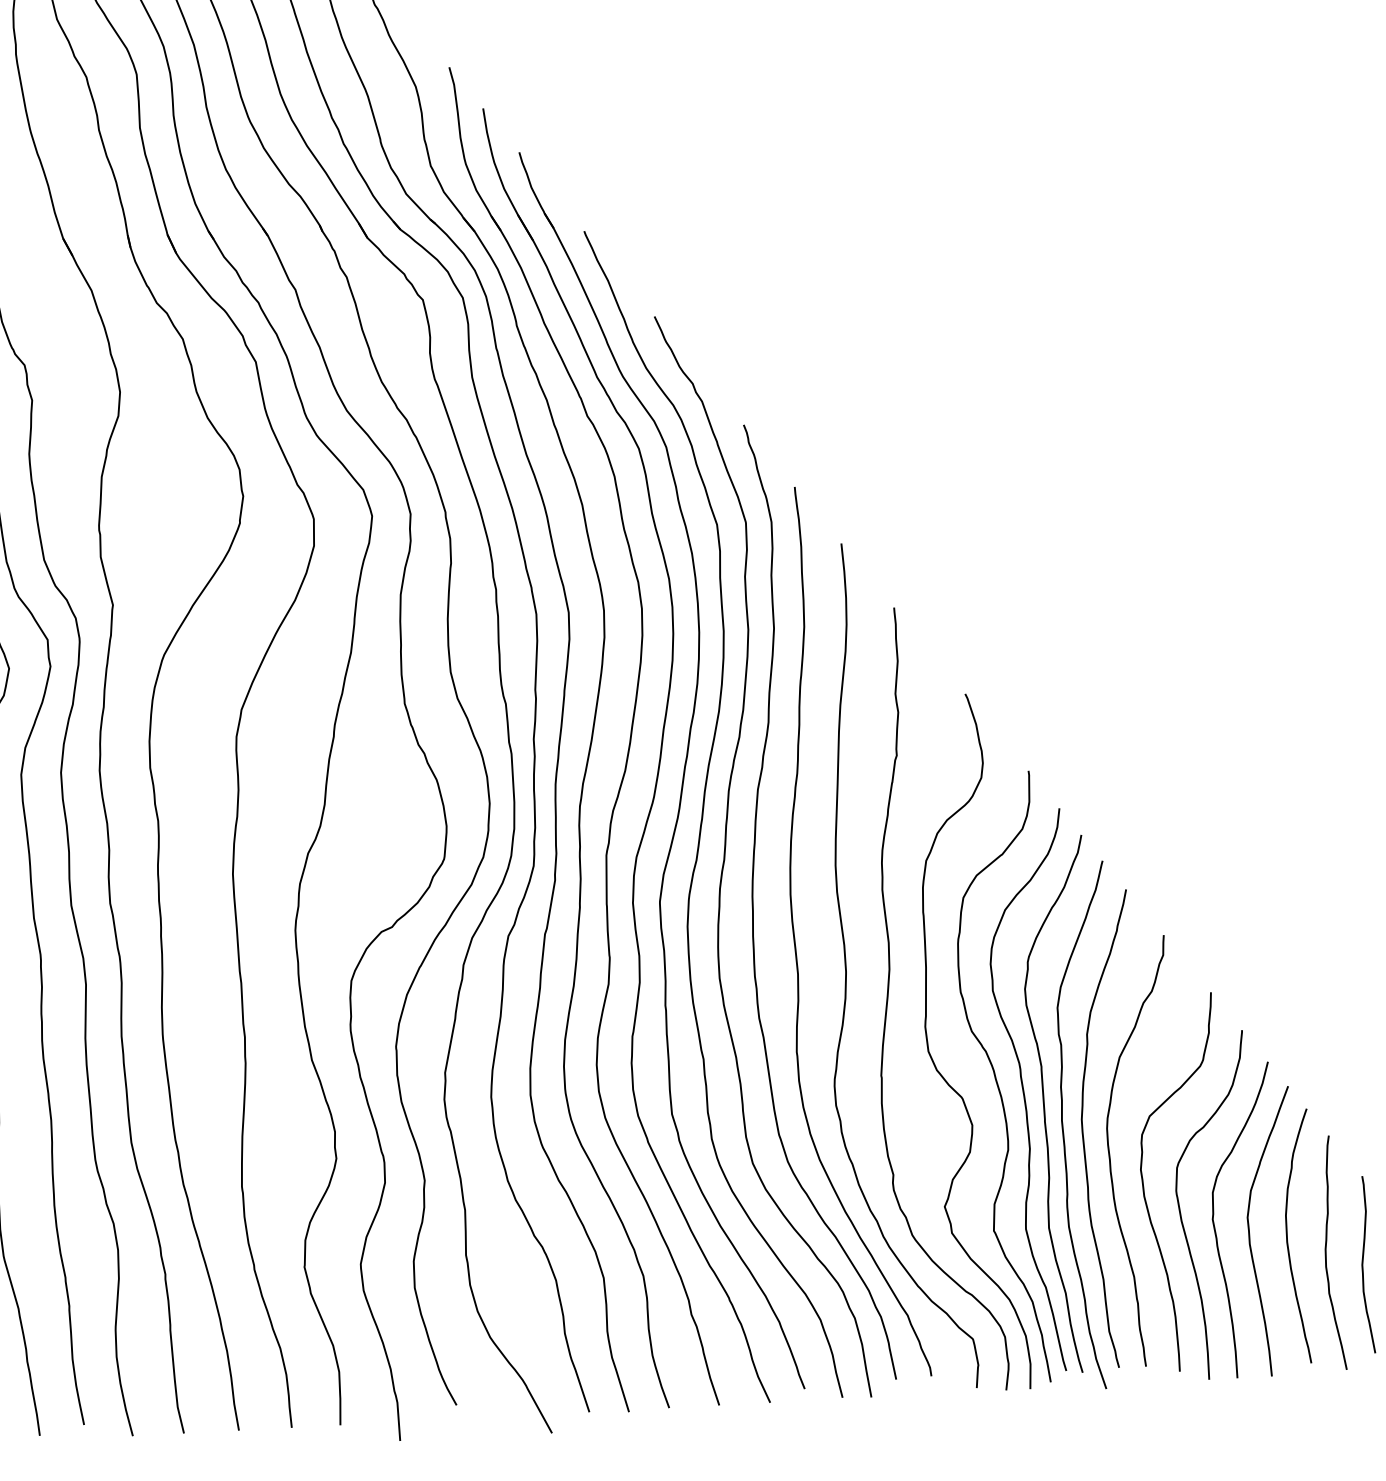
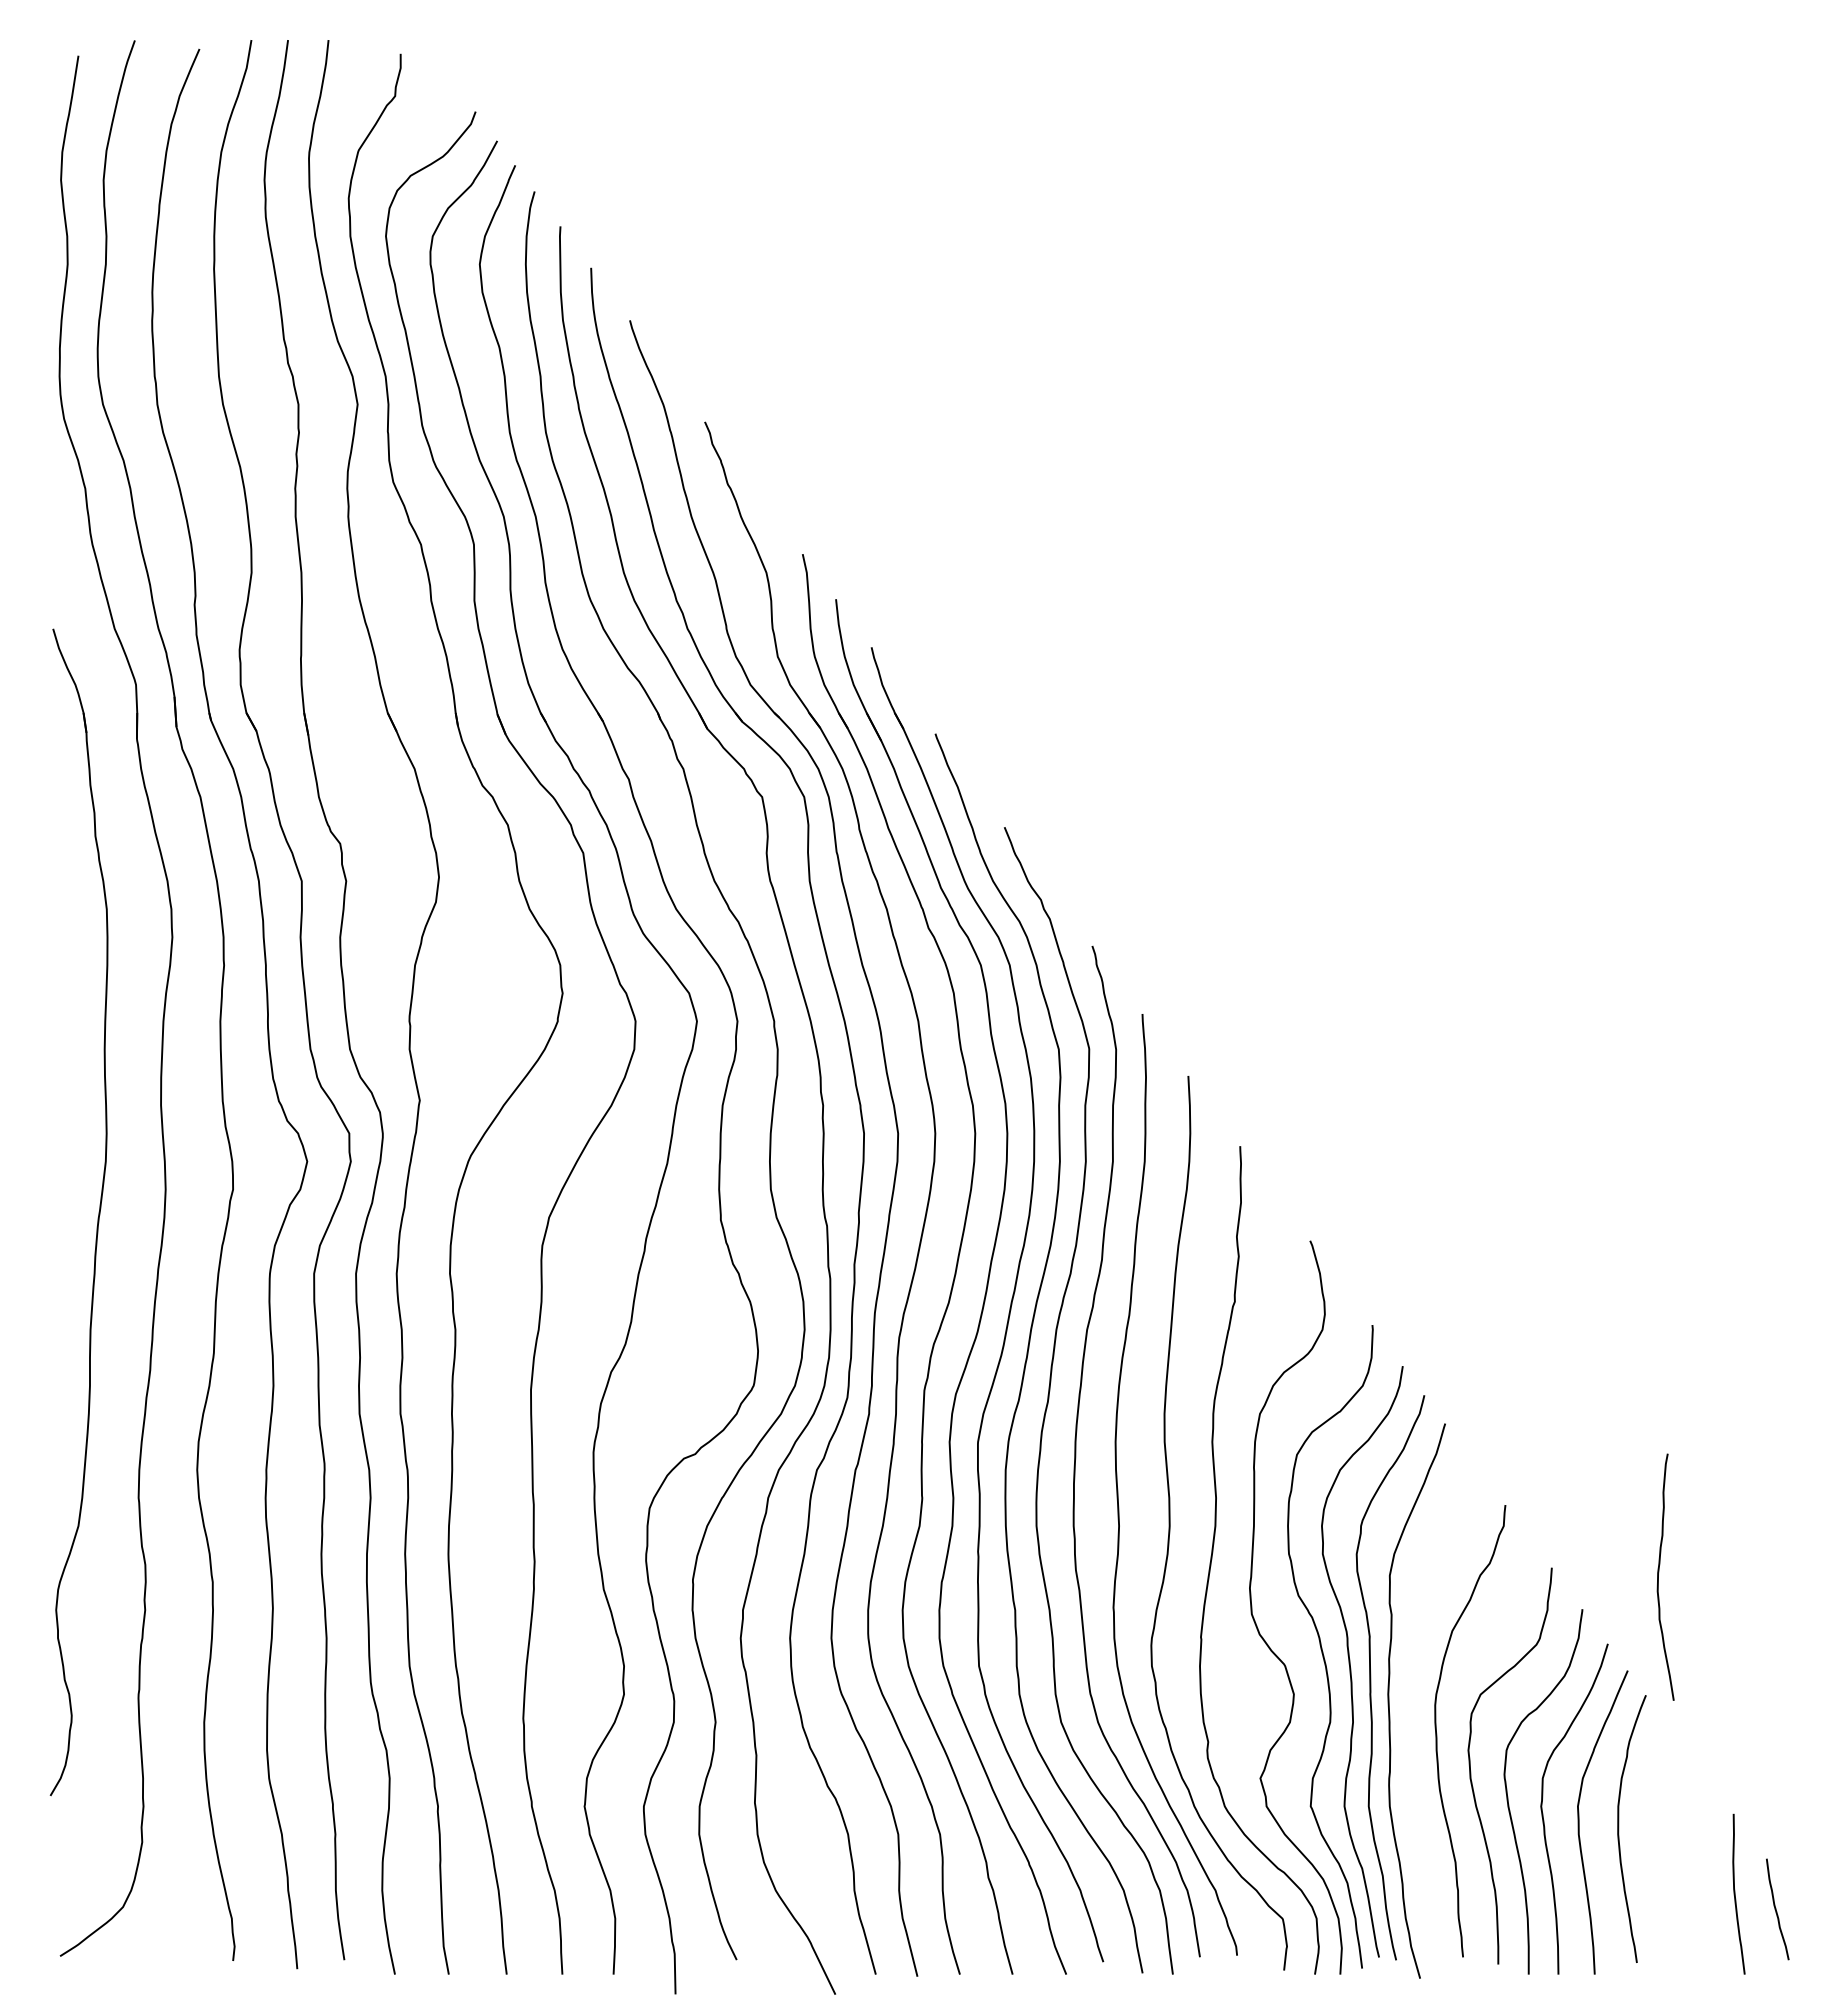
curve: (1083, 1131) -> (1410, 1706), removed
curve: (1326, 1252) -> (1658, 1576), moved
curve: (1362, 1264) -> (1696, 1862), removed

